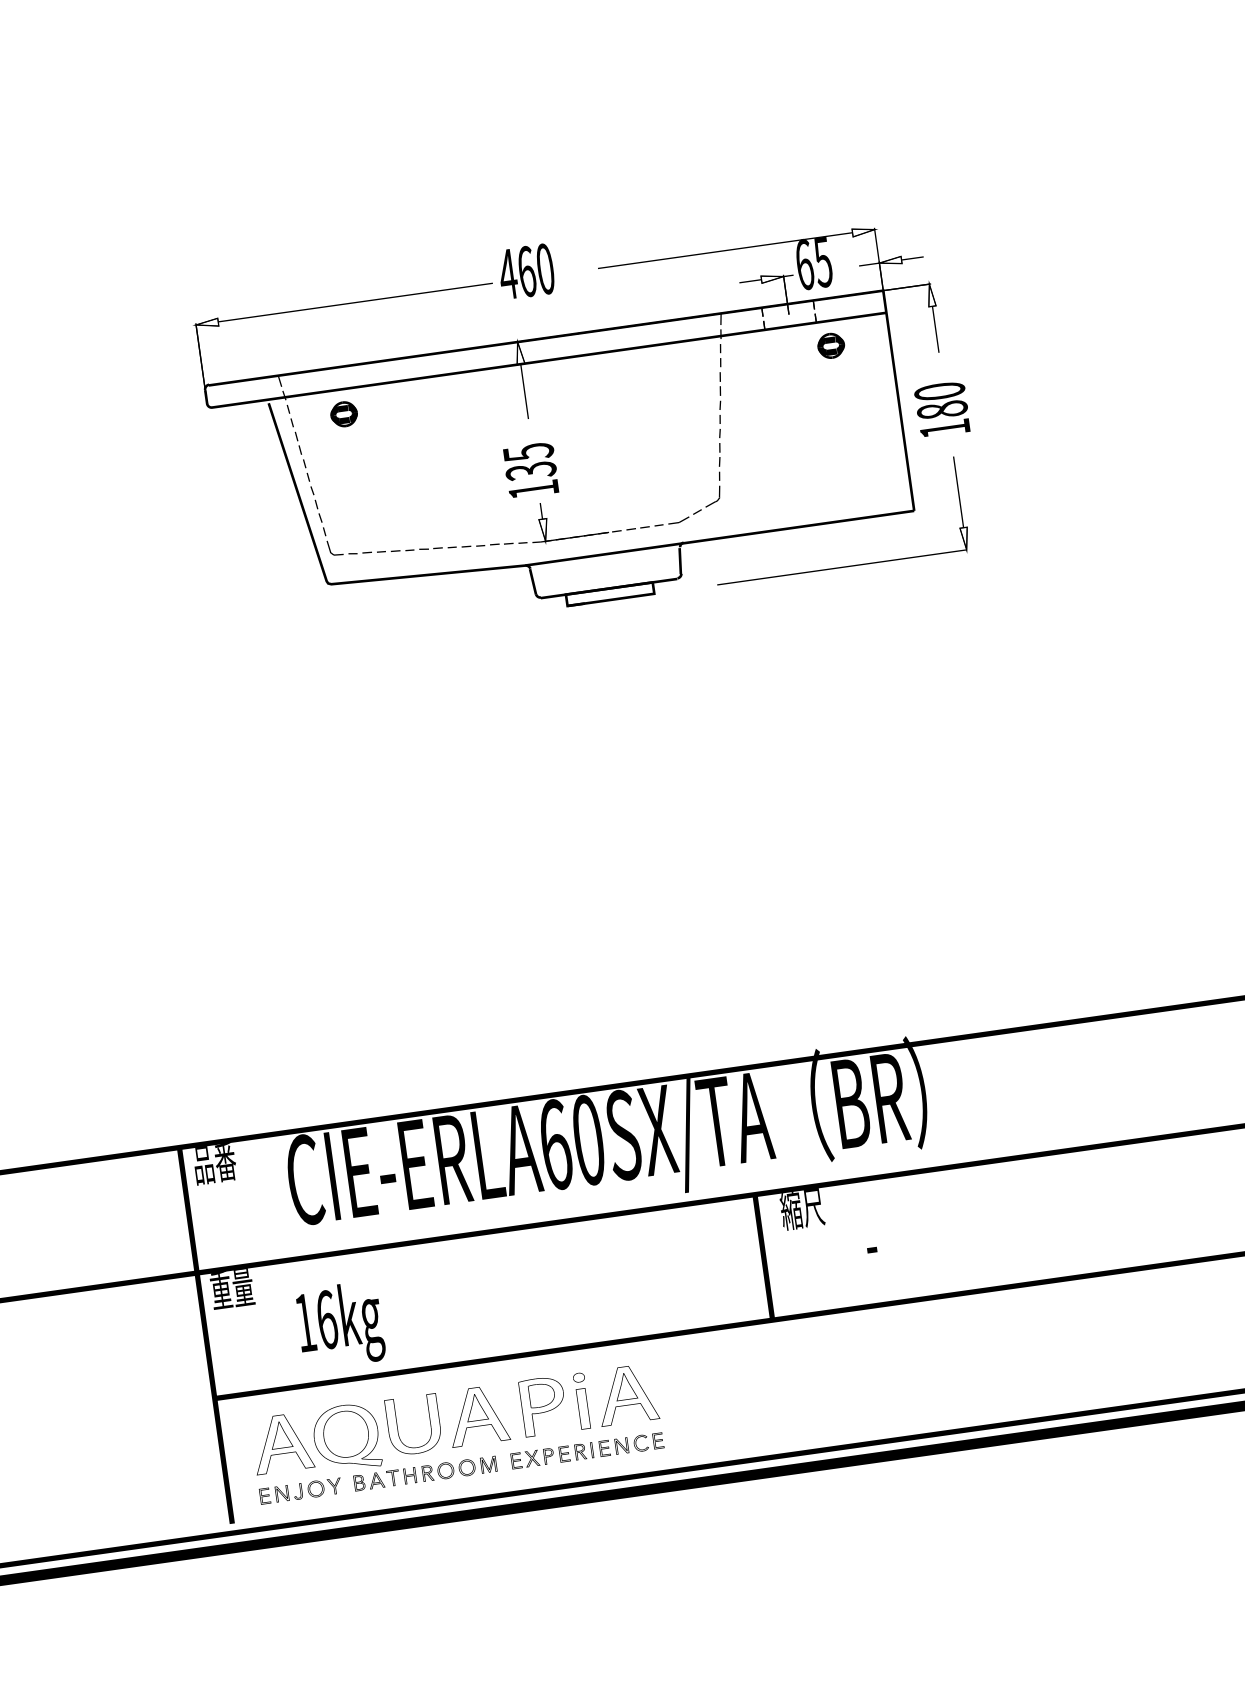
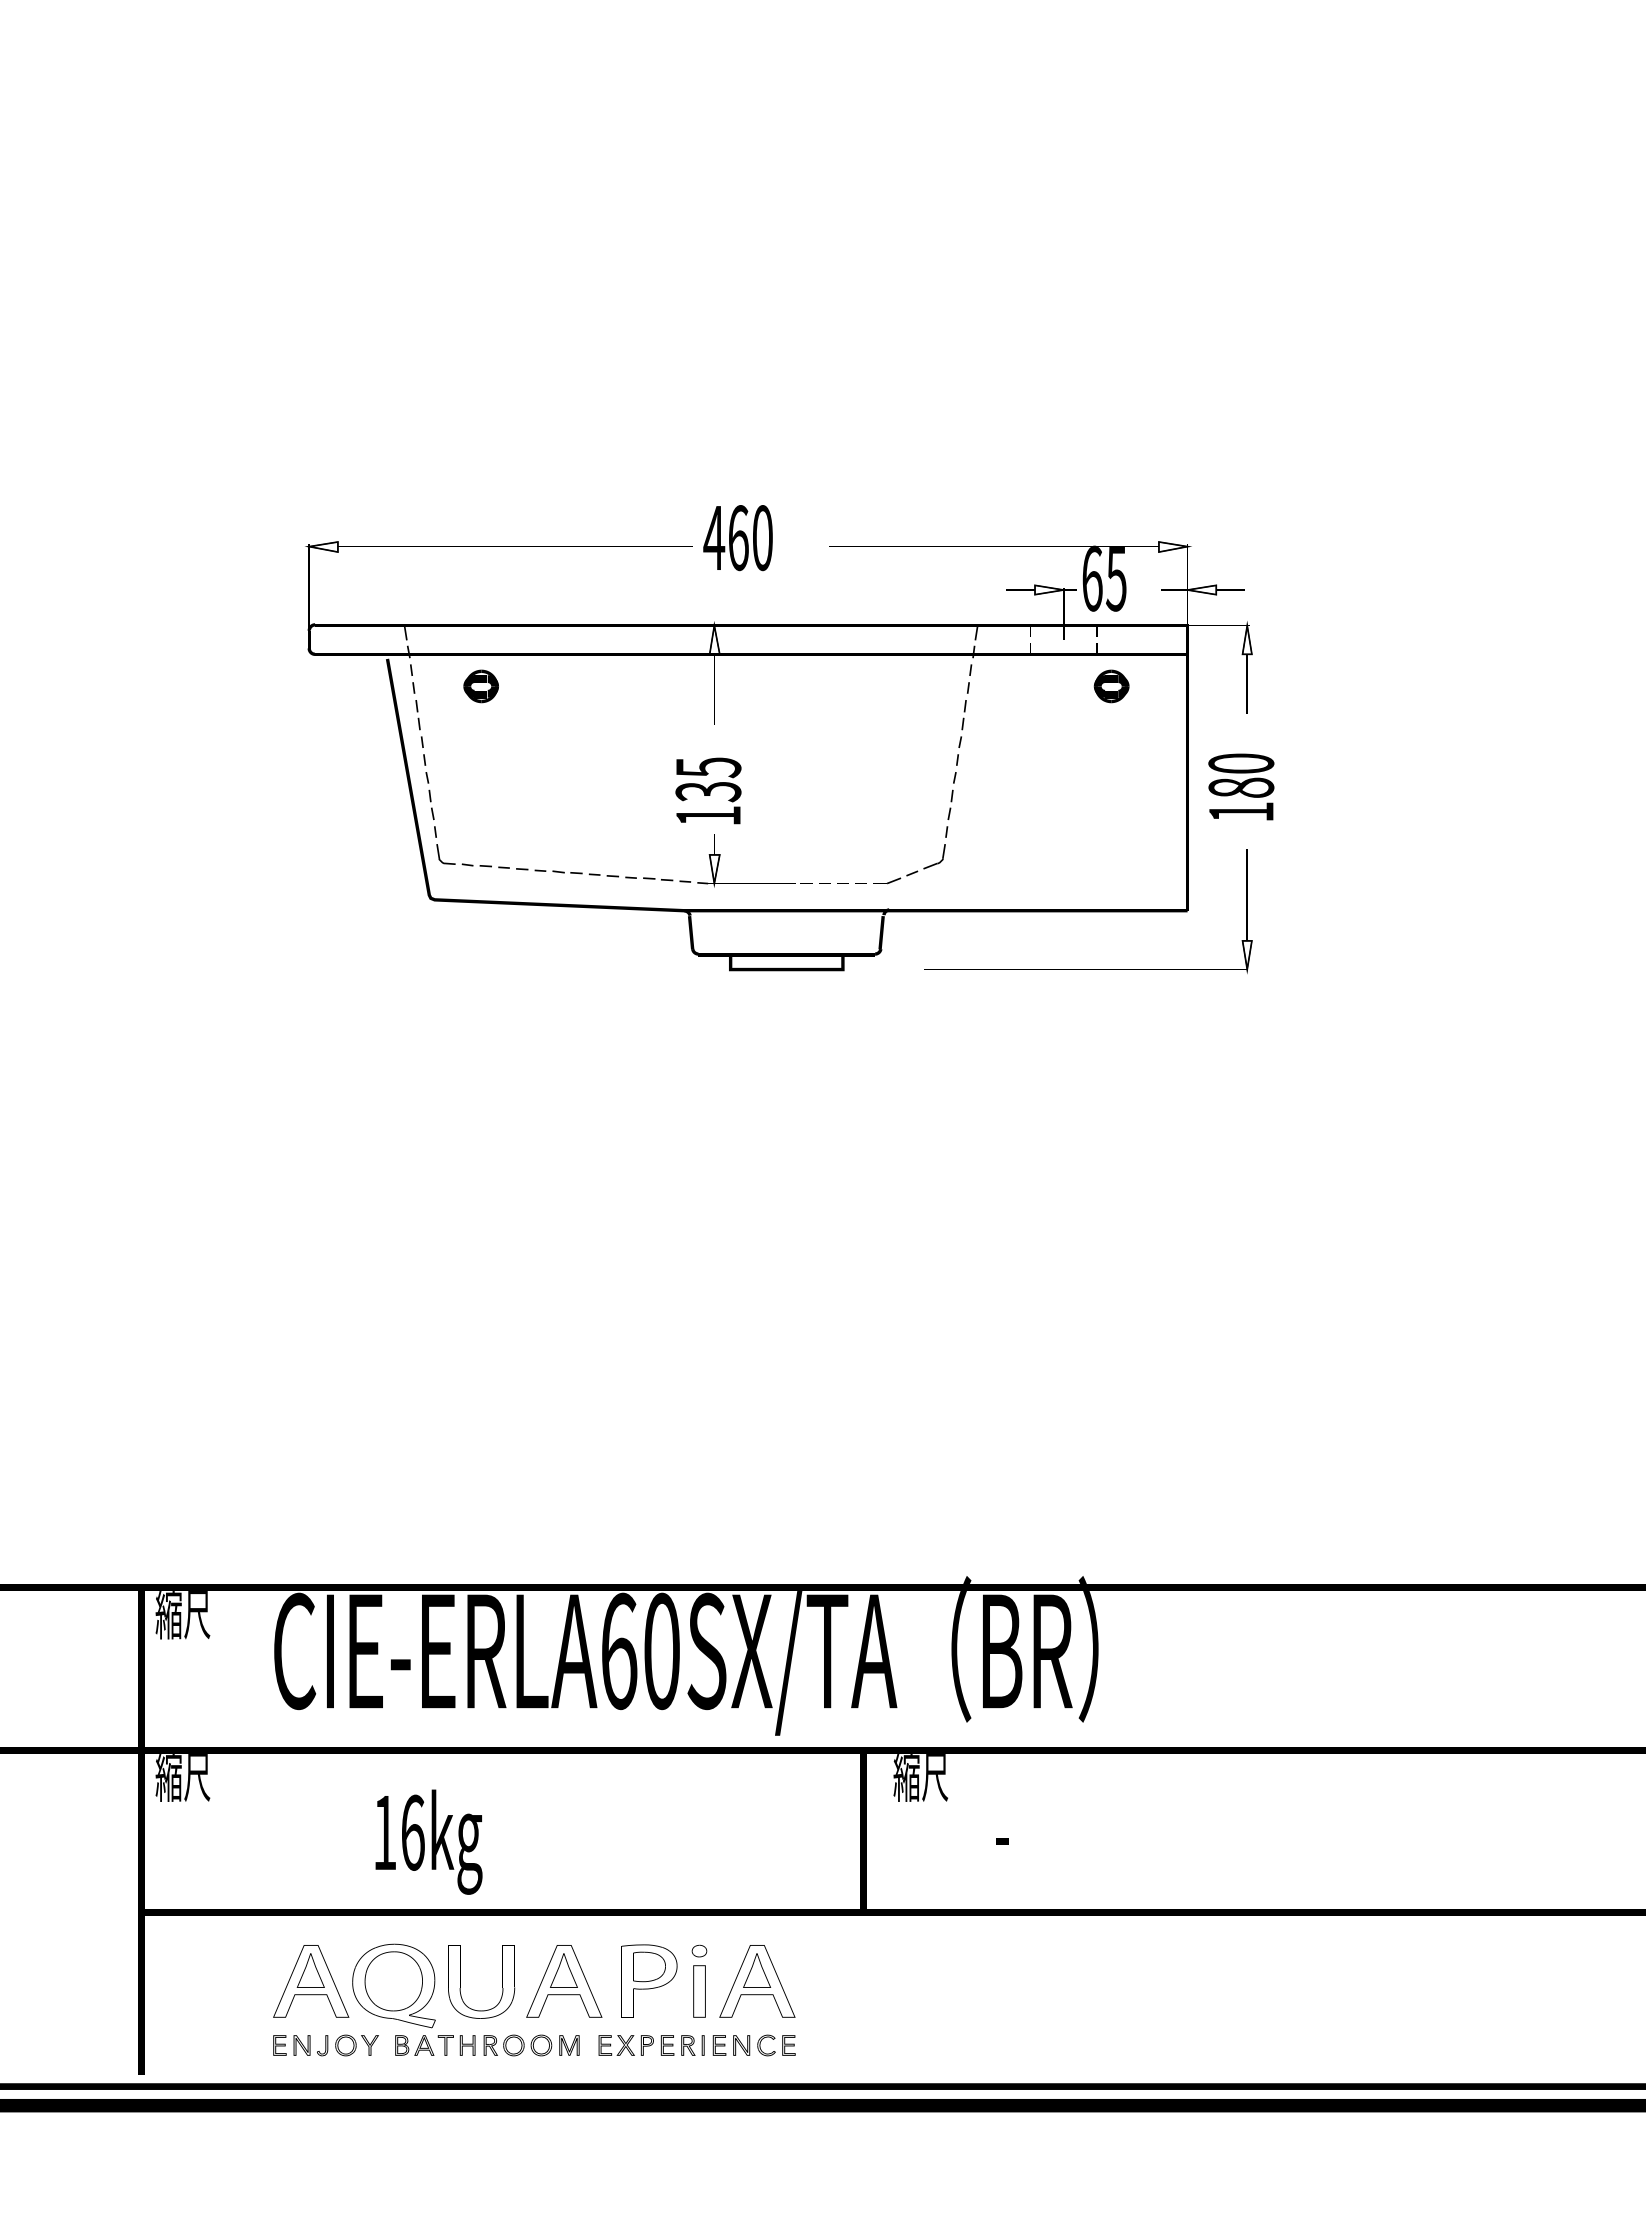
text: (214, 1164) -> (182, 1615), 品番 -> 縮尺
text: (231, 1289) -> (182, 1777), 重量 -> 縮尺
text: (339, 1324) -> (428, 1841), moved
part: (456, 1433) -> (534, 1999), moved

